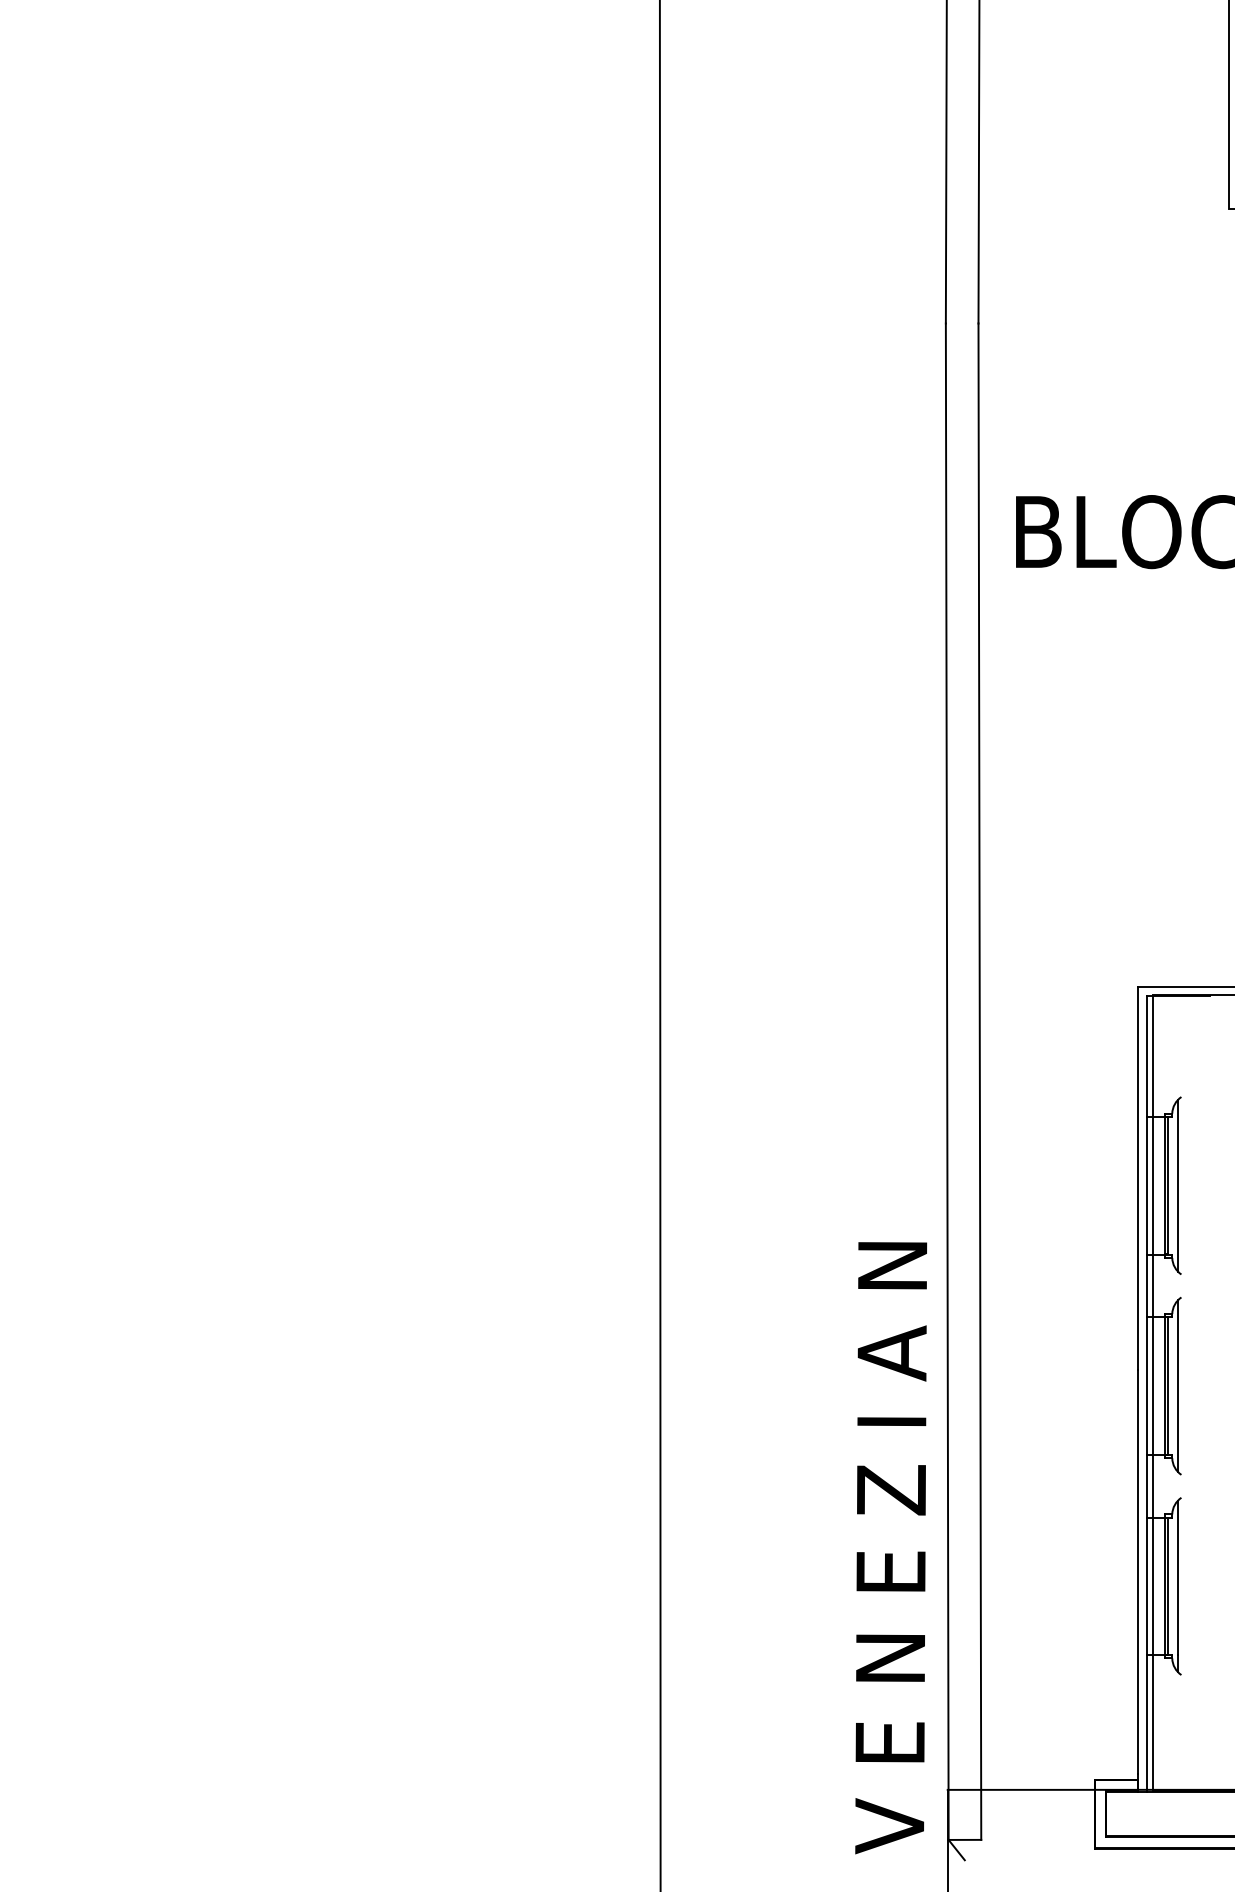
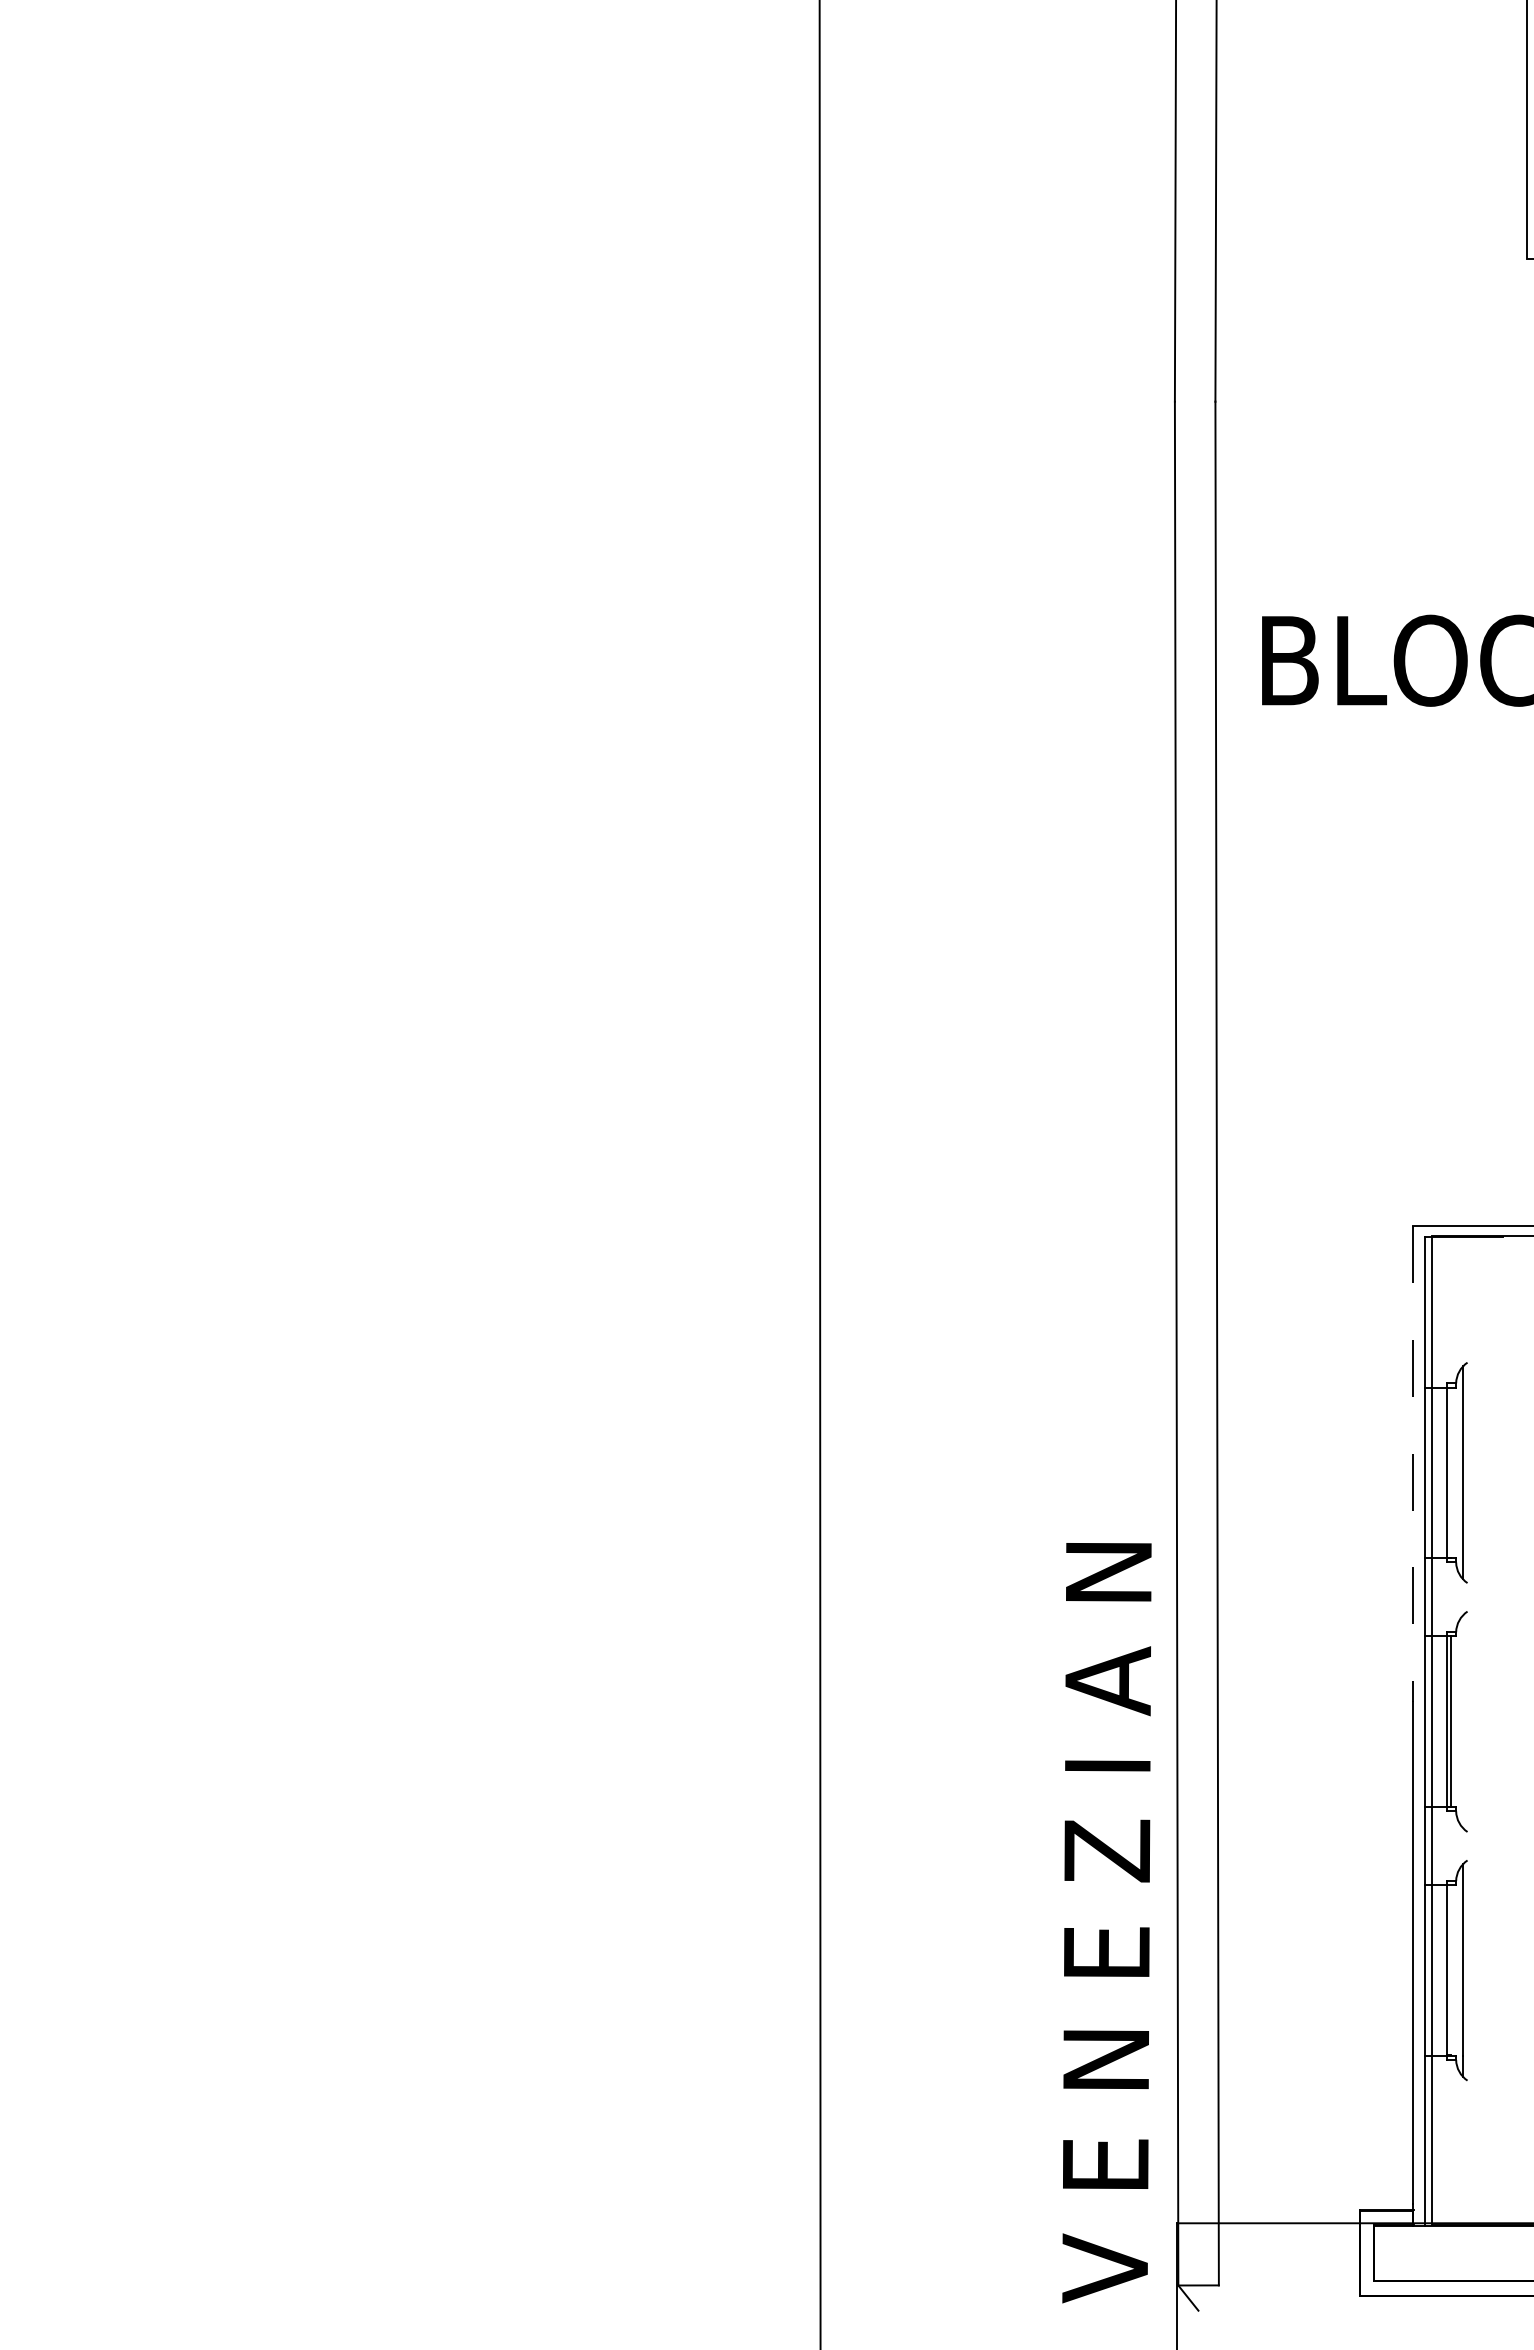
line: (1137, 1179) -> (1413, 1464), solid -> dashed
line: (1167, 1185) -> (1450, 1472), removed
line: (1178, 1385) -> (1463, 1721), removed
line: (1167, 1586) -> (1450, 1970), removed

